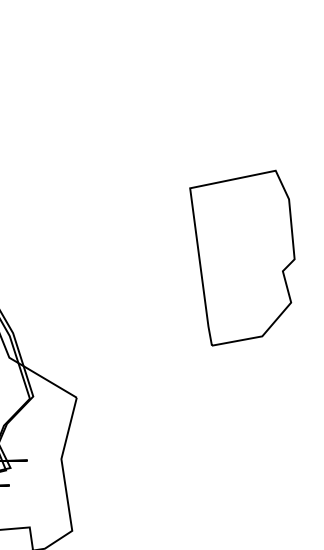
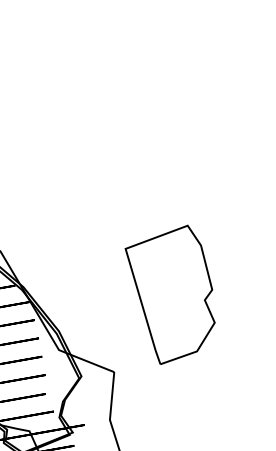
part: (237, 256) -> (169, 294), moved

